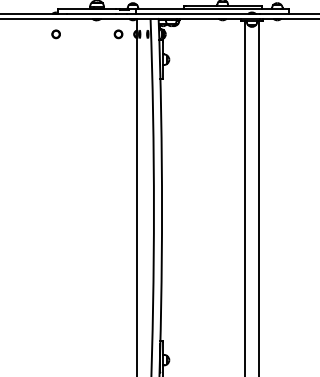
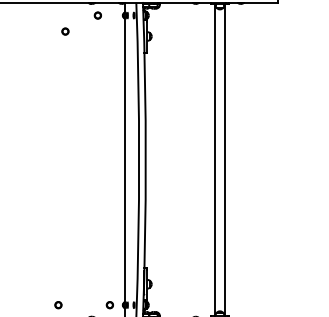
part: (56, 34) -> (65, 31), moved
part: (118, 34) -> (97, 15), moved

